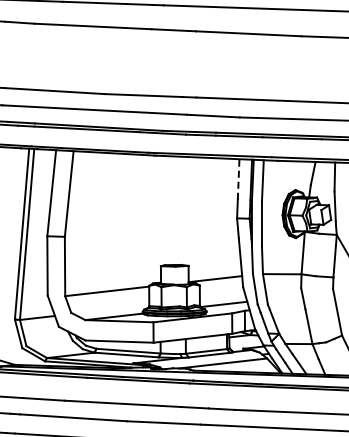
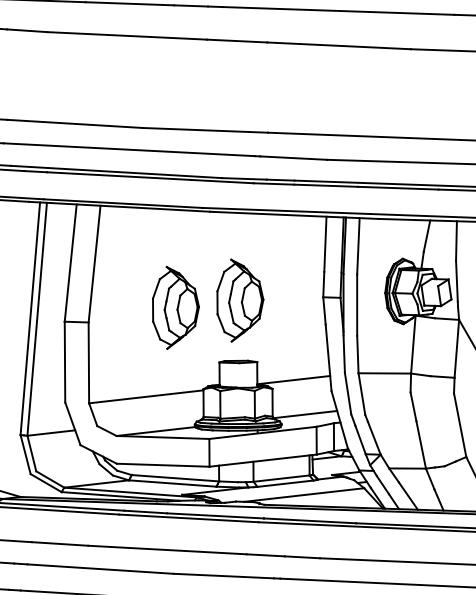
line: (238, 178) -> (325, 243), dashed -> solid
part: (176, 220) -> (240, 300), added
part: (128, 226) -> (175, 308), added

